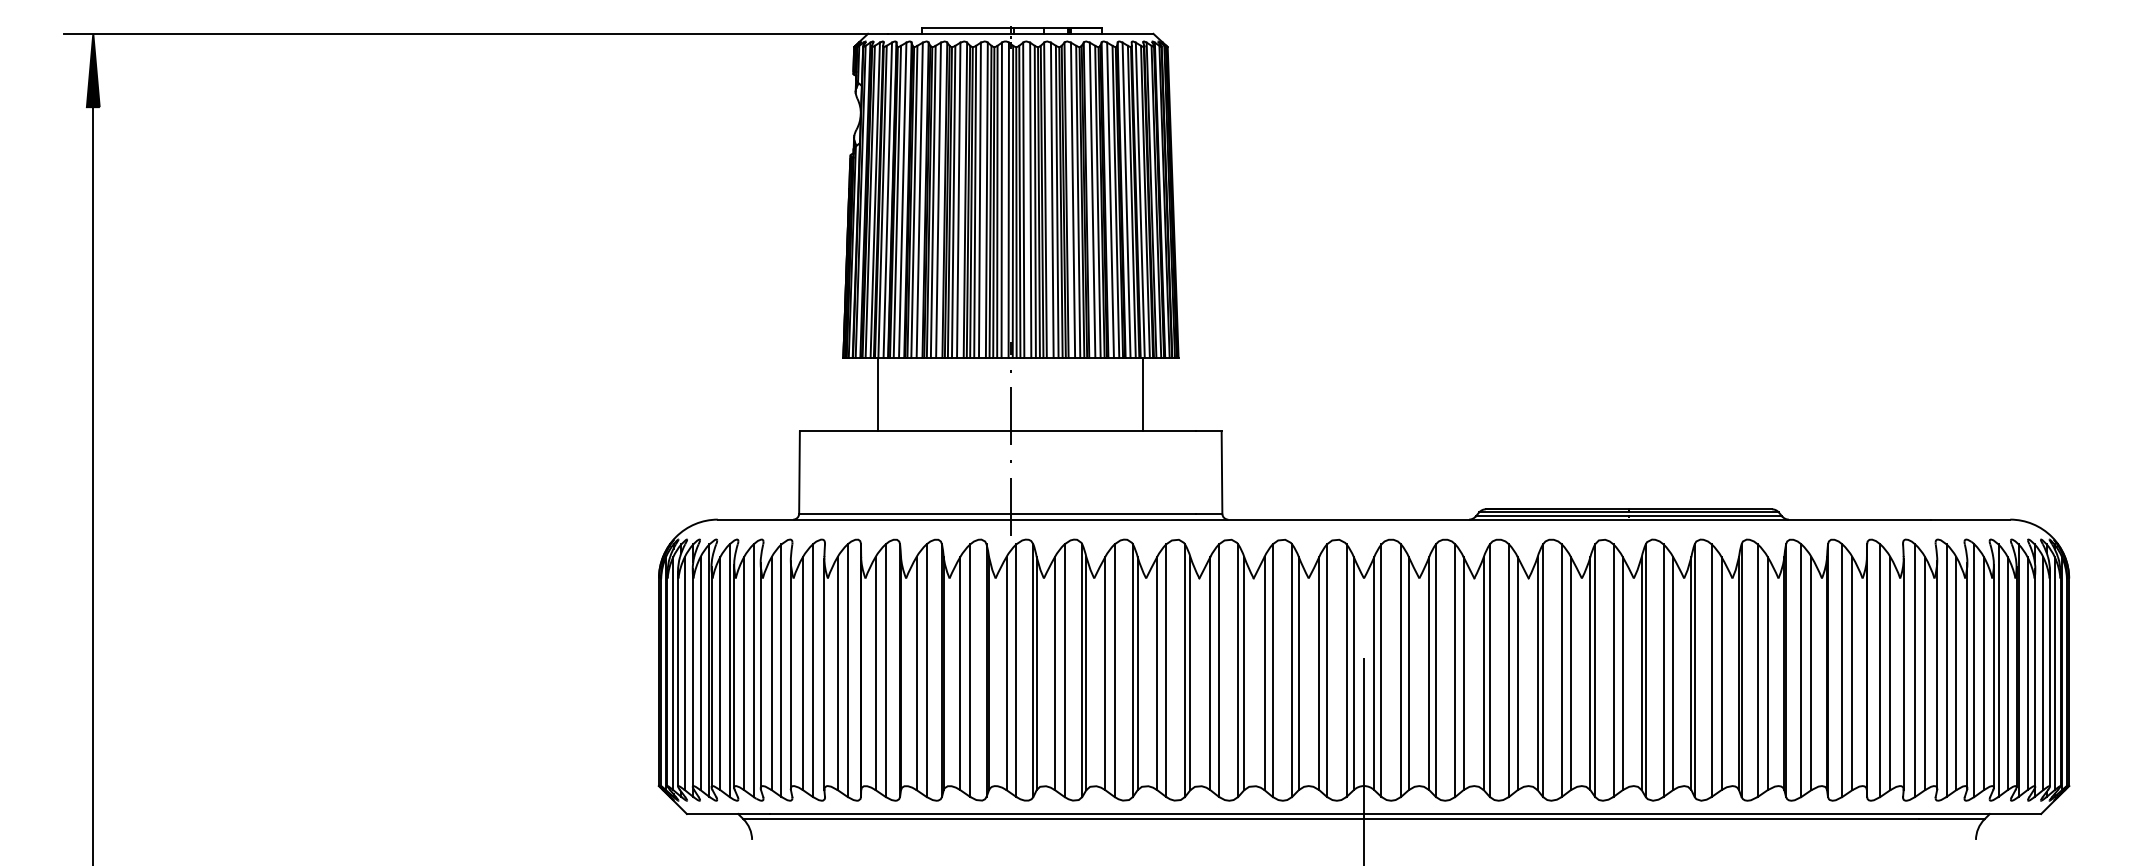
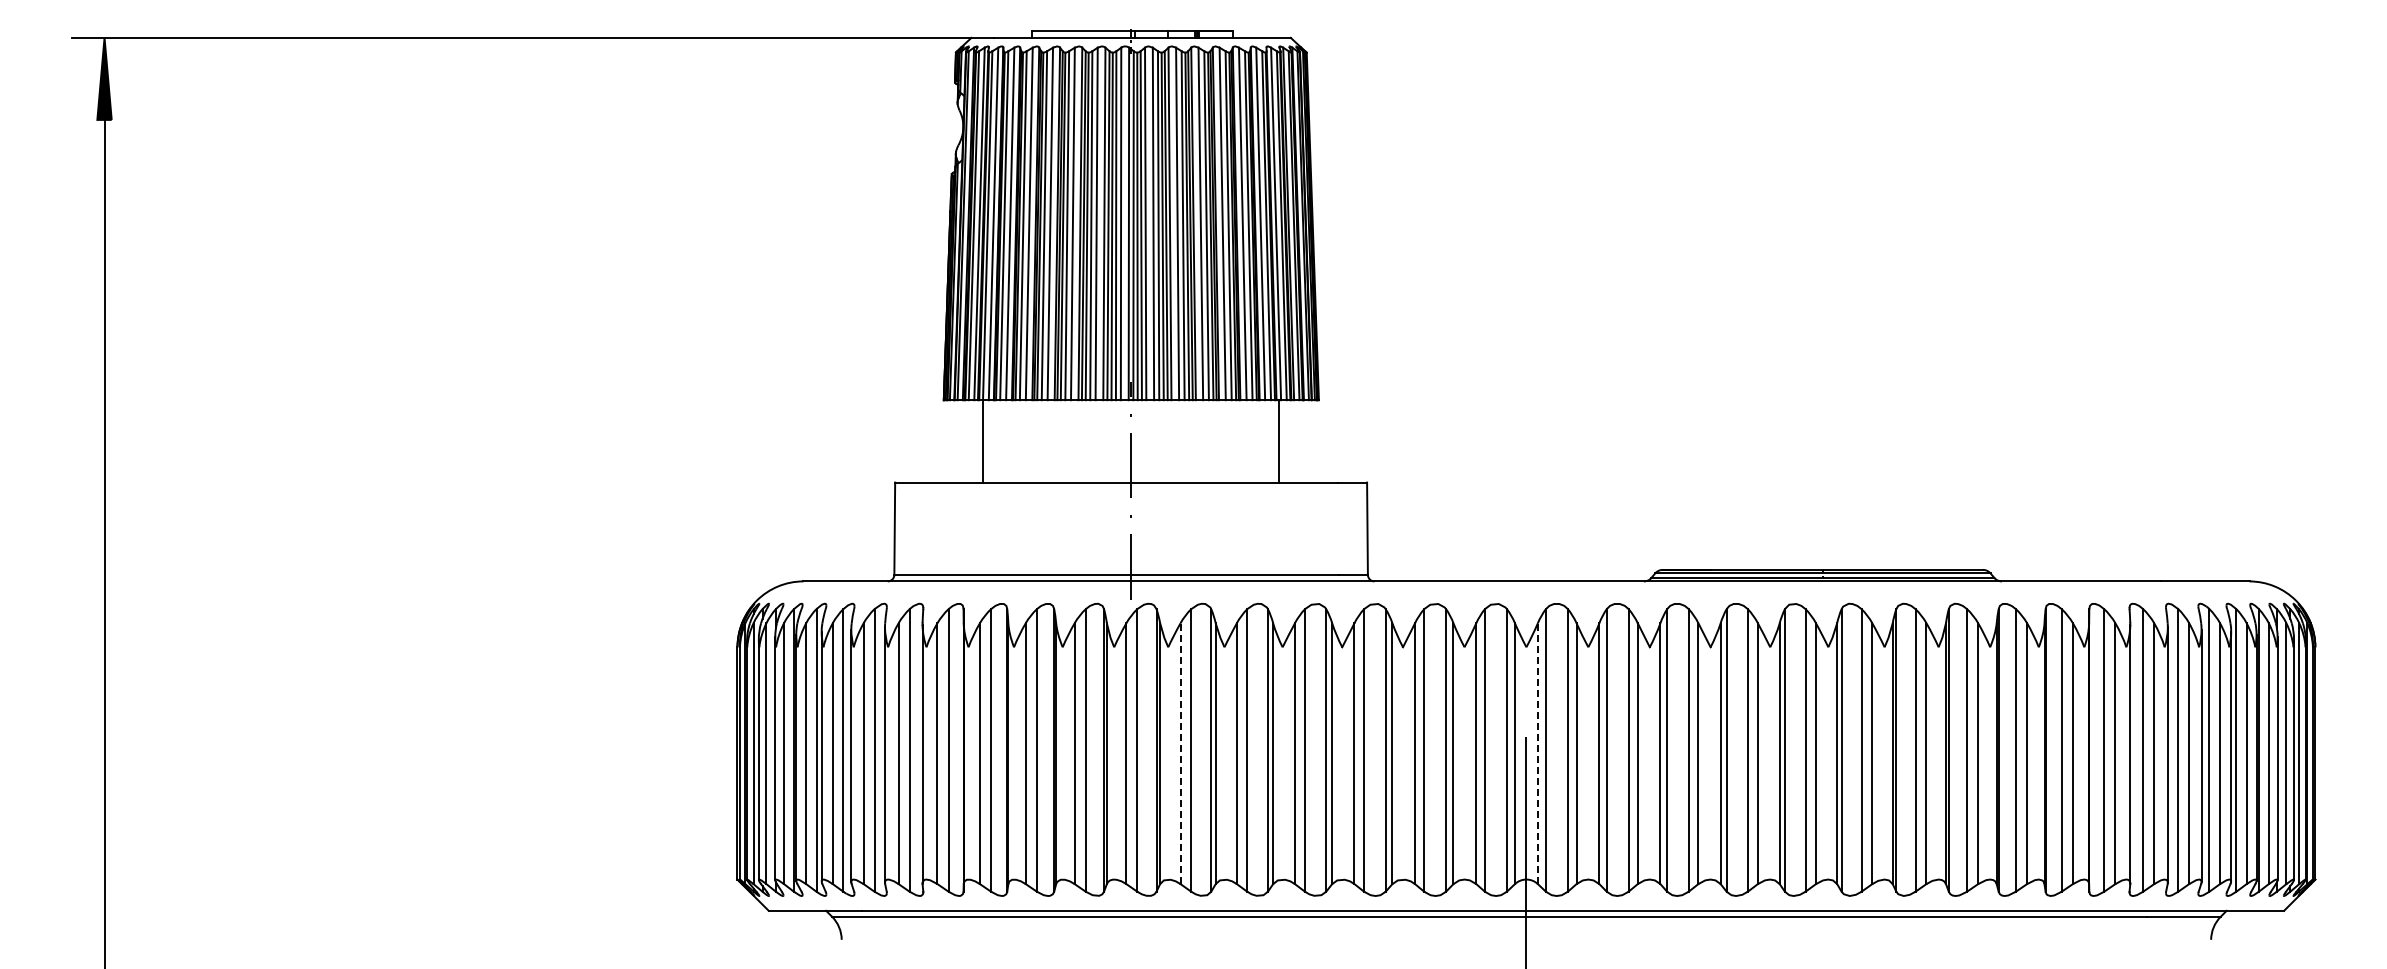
line: (1054, 673) -> (1180, 753), solid -> dashed
line: (1373, 673) -> (1537, 753), solid -> dashed

